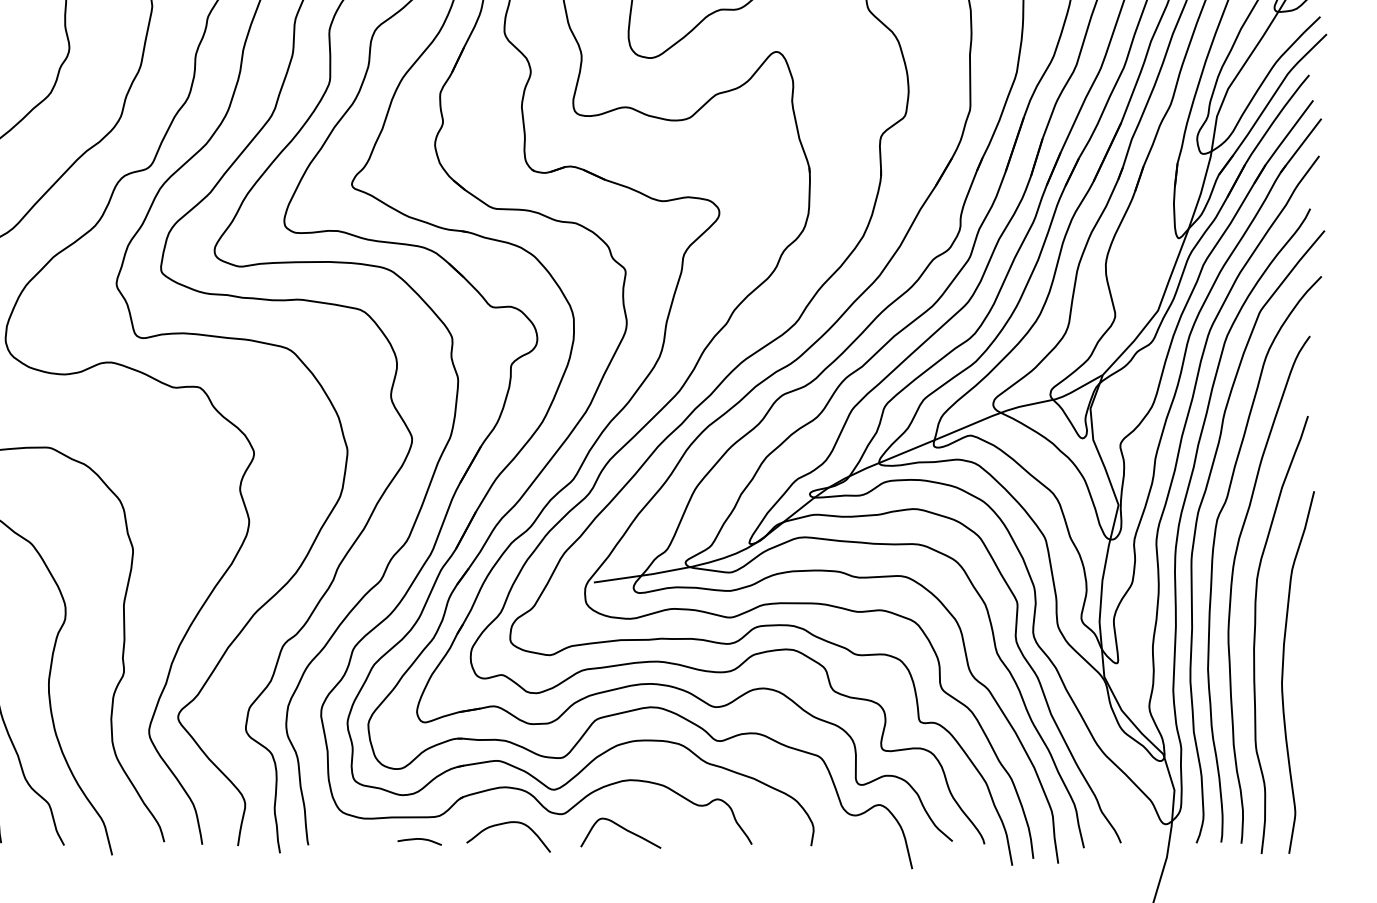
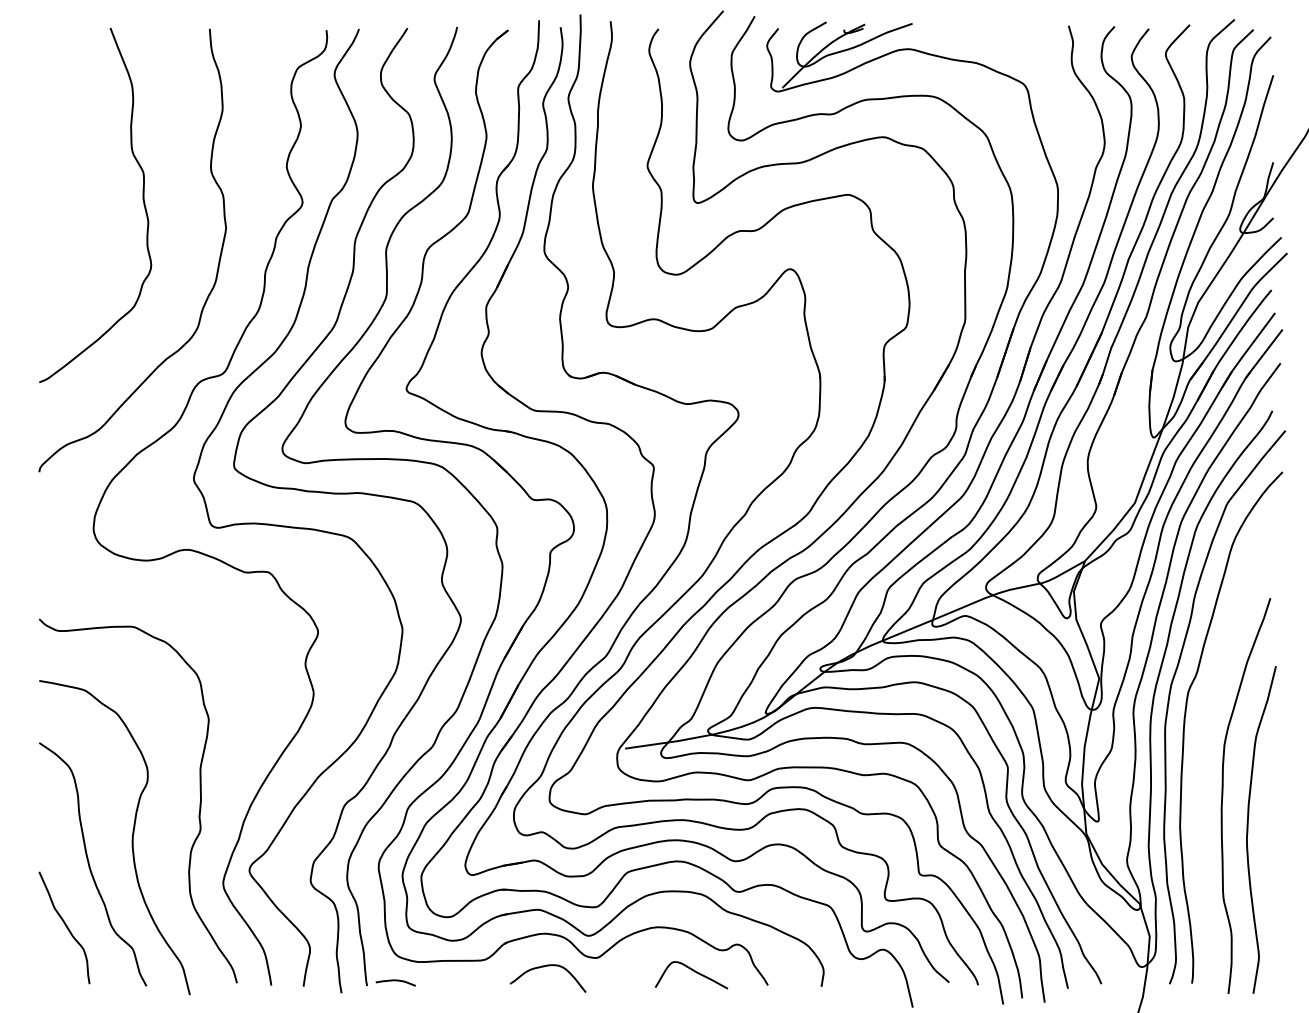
curve: (1232, 584) -> (1202, 750), removed
curve: (624, 830) -> (694, 972), moved
curve: (419, 840) -> (395, 981), moved

